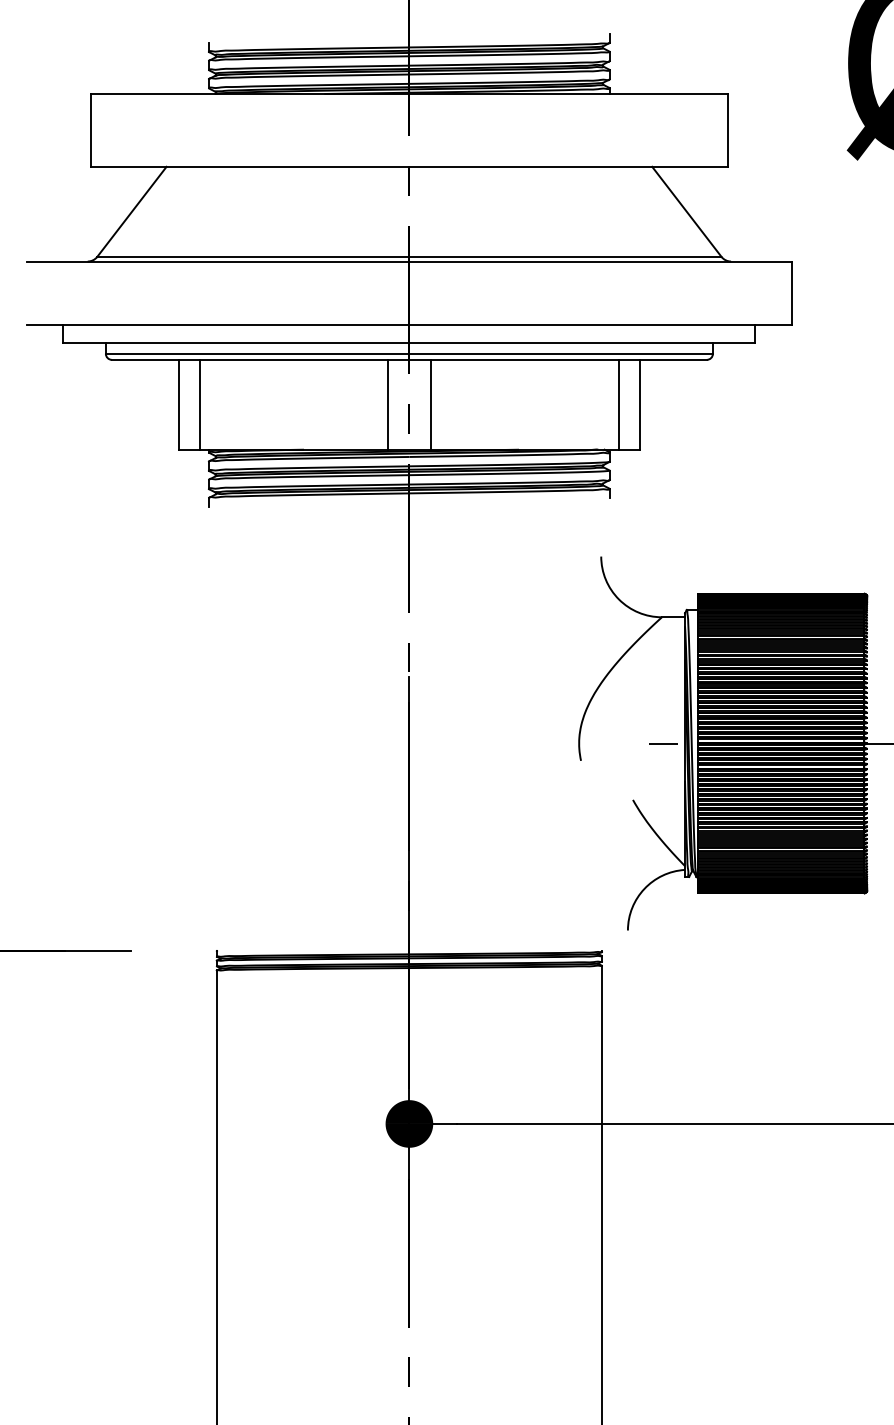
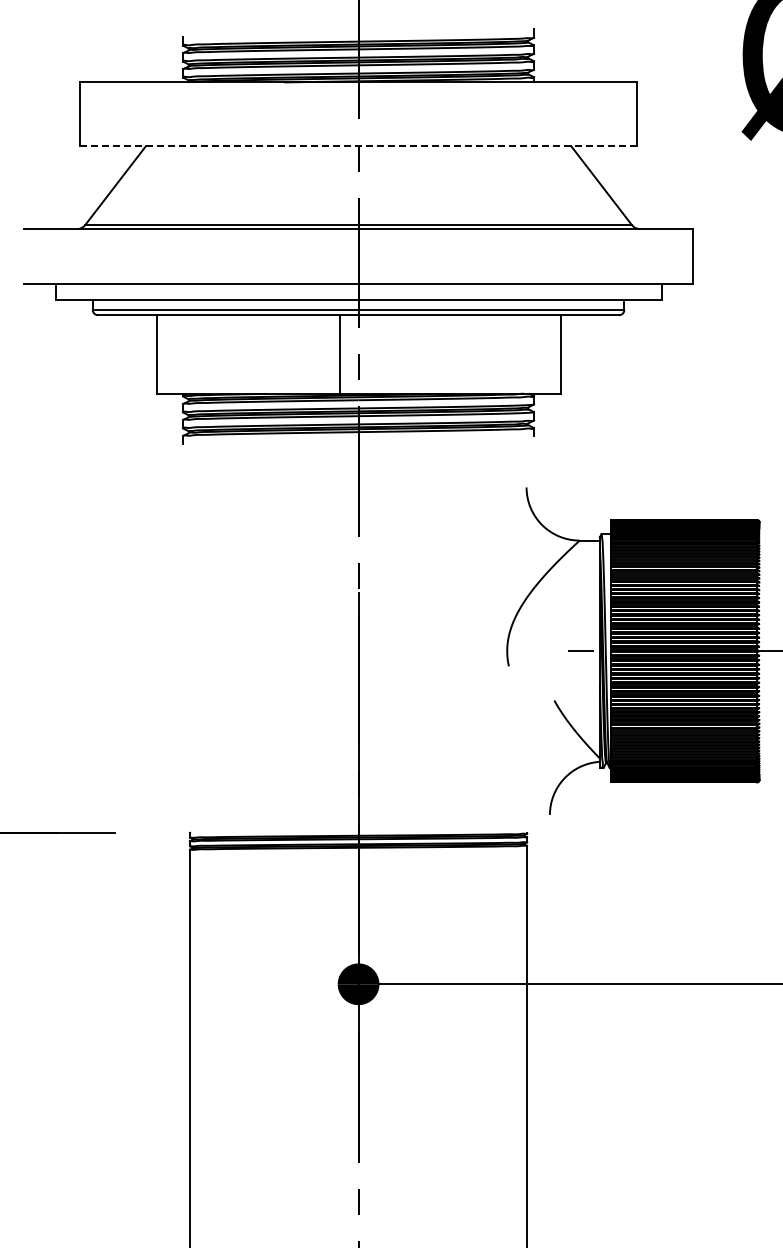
line: (409, 167) -> (358, 146), solid -> dashed
line: (200, 404) -> (175, 354), removed
line: (431, 404) -> (377, 354), removed
line: (618, 404) -> (541, 354), removed

